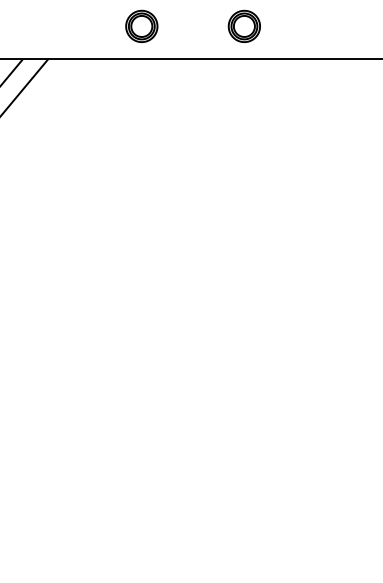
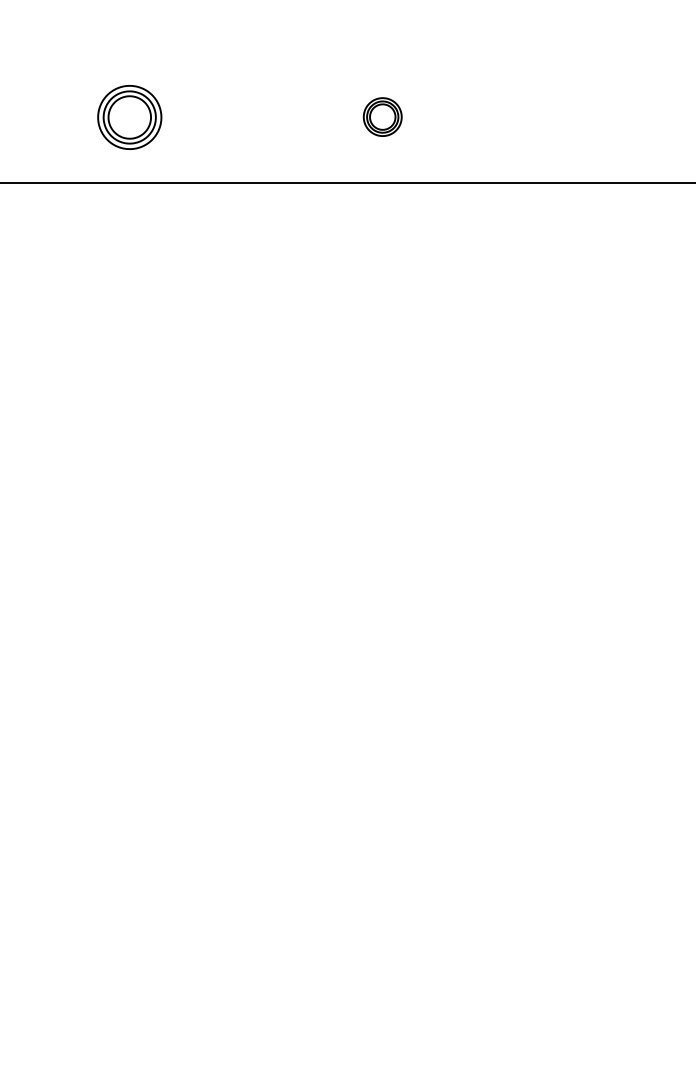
part: (141, 25) -> (129, 115), moved
part: (243, 25) -> (381, 115), size x0.6

